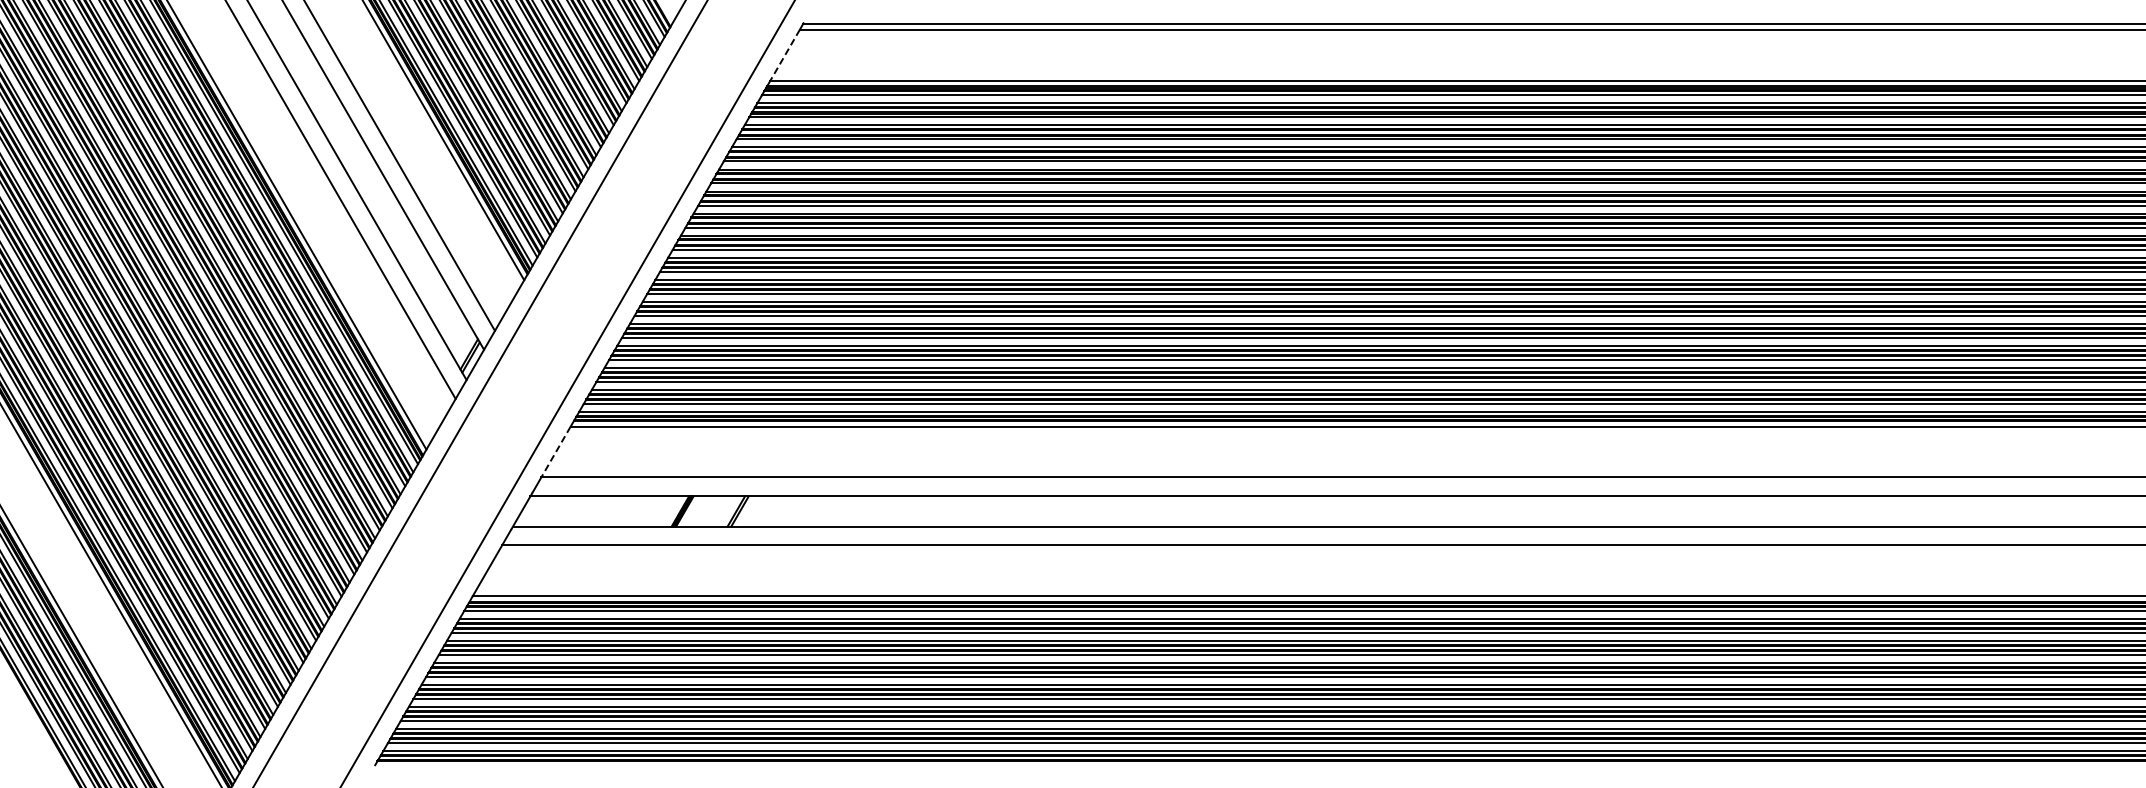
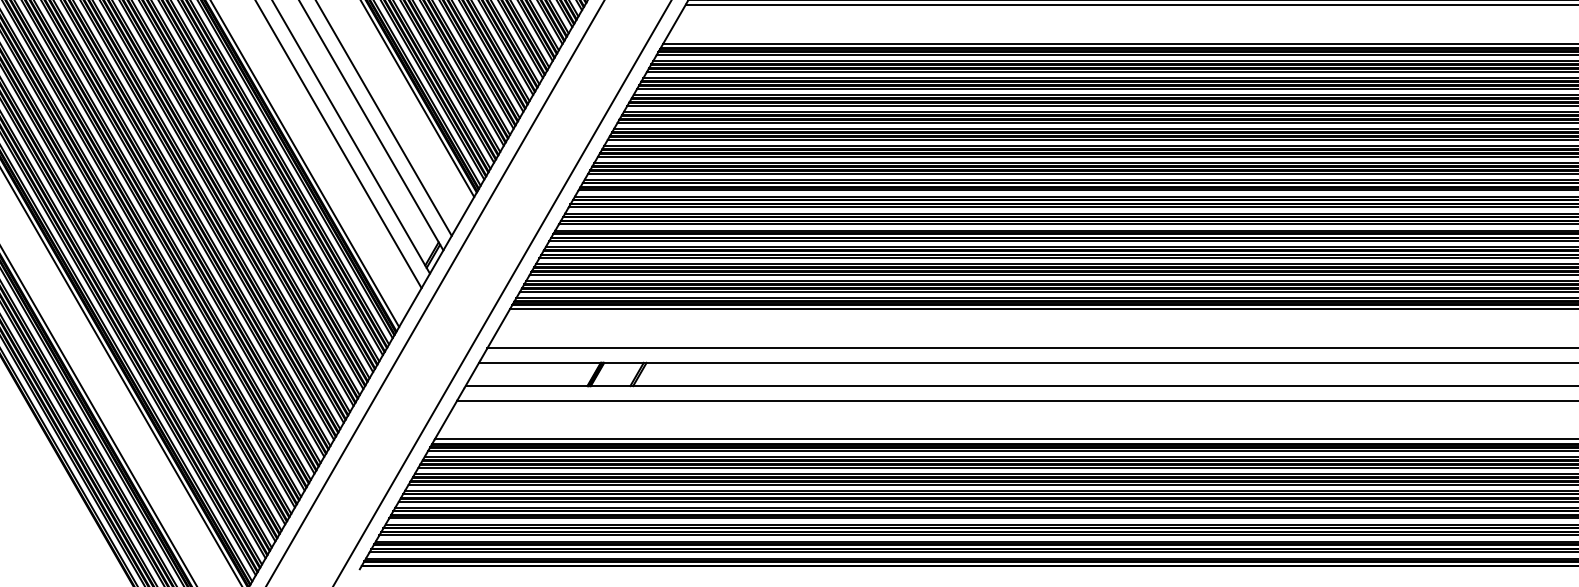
line: (784, 55) -> (674, 24), dashed -> solid
line: (555, 452) -> (498, 329), dashed -> solid

